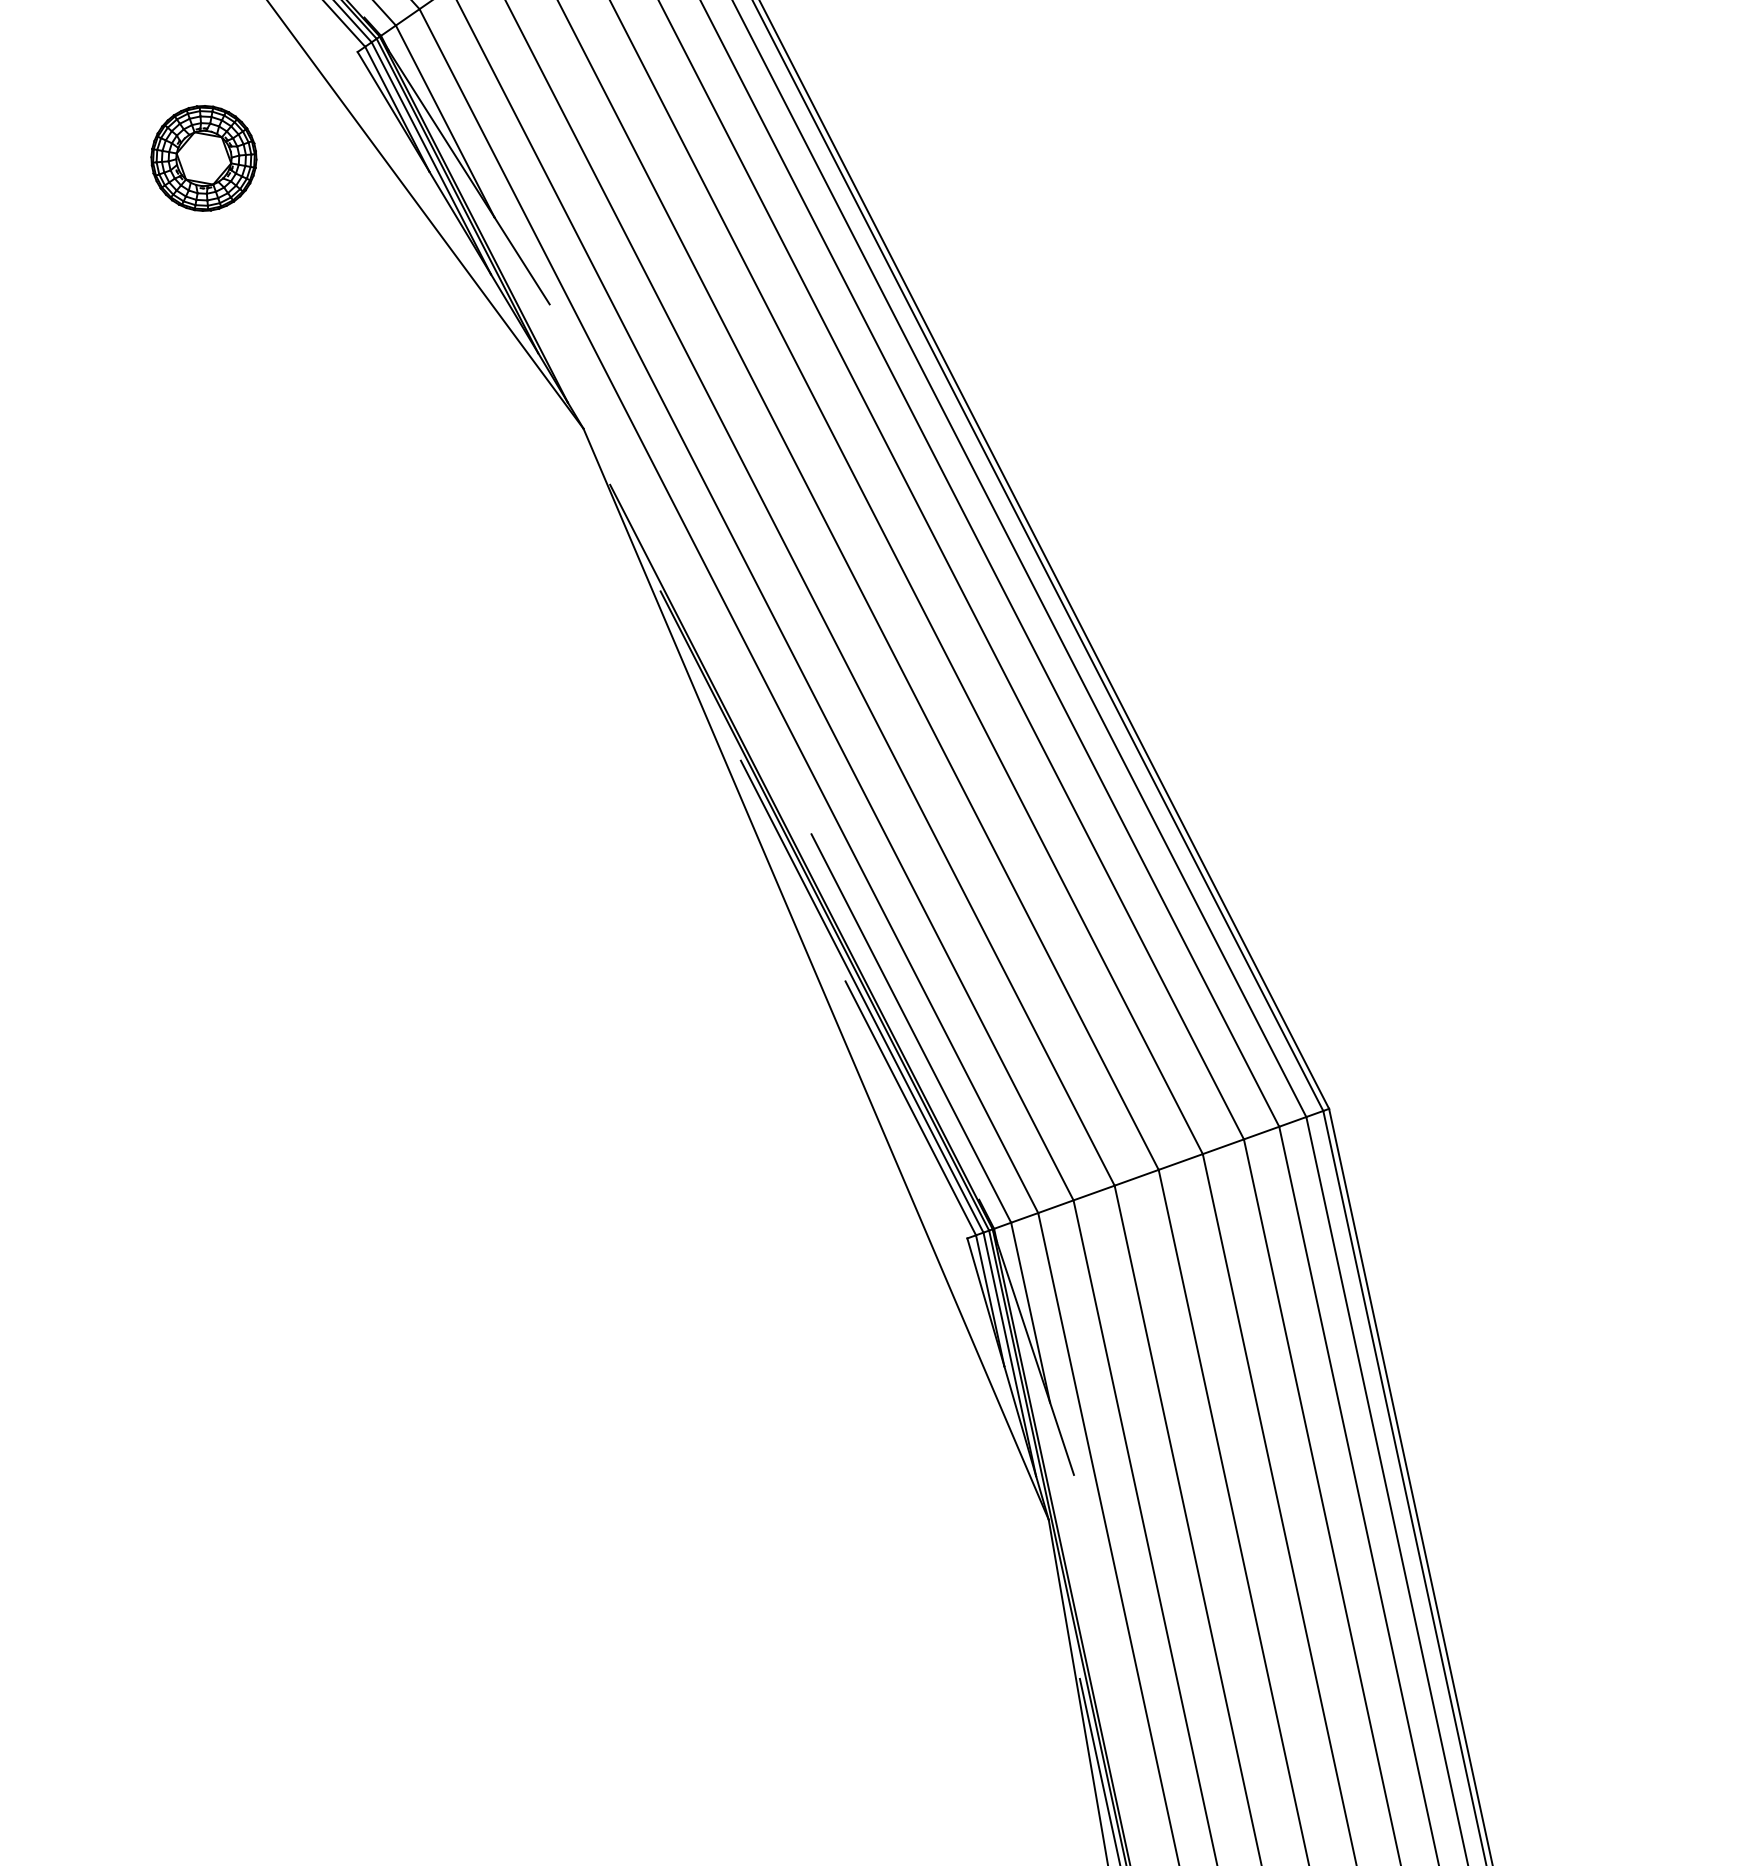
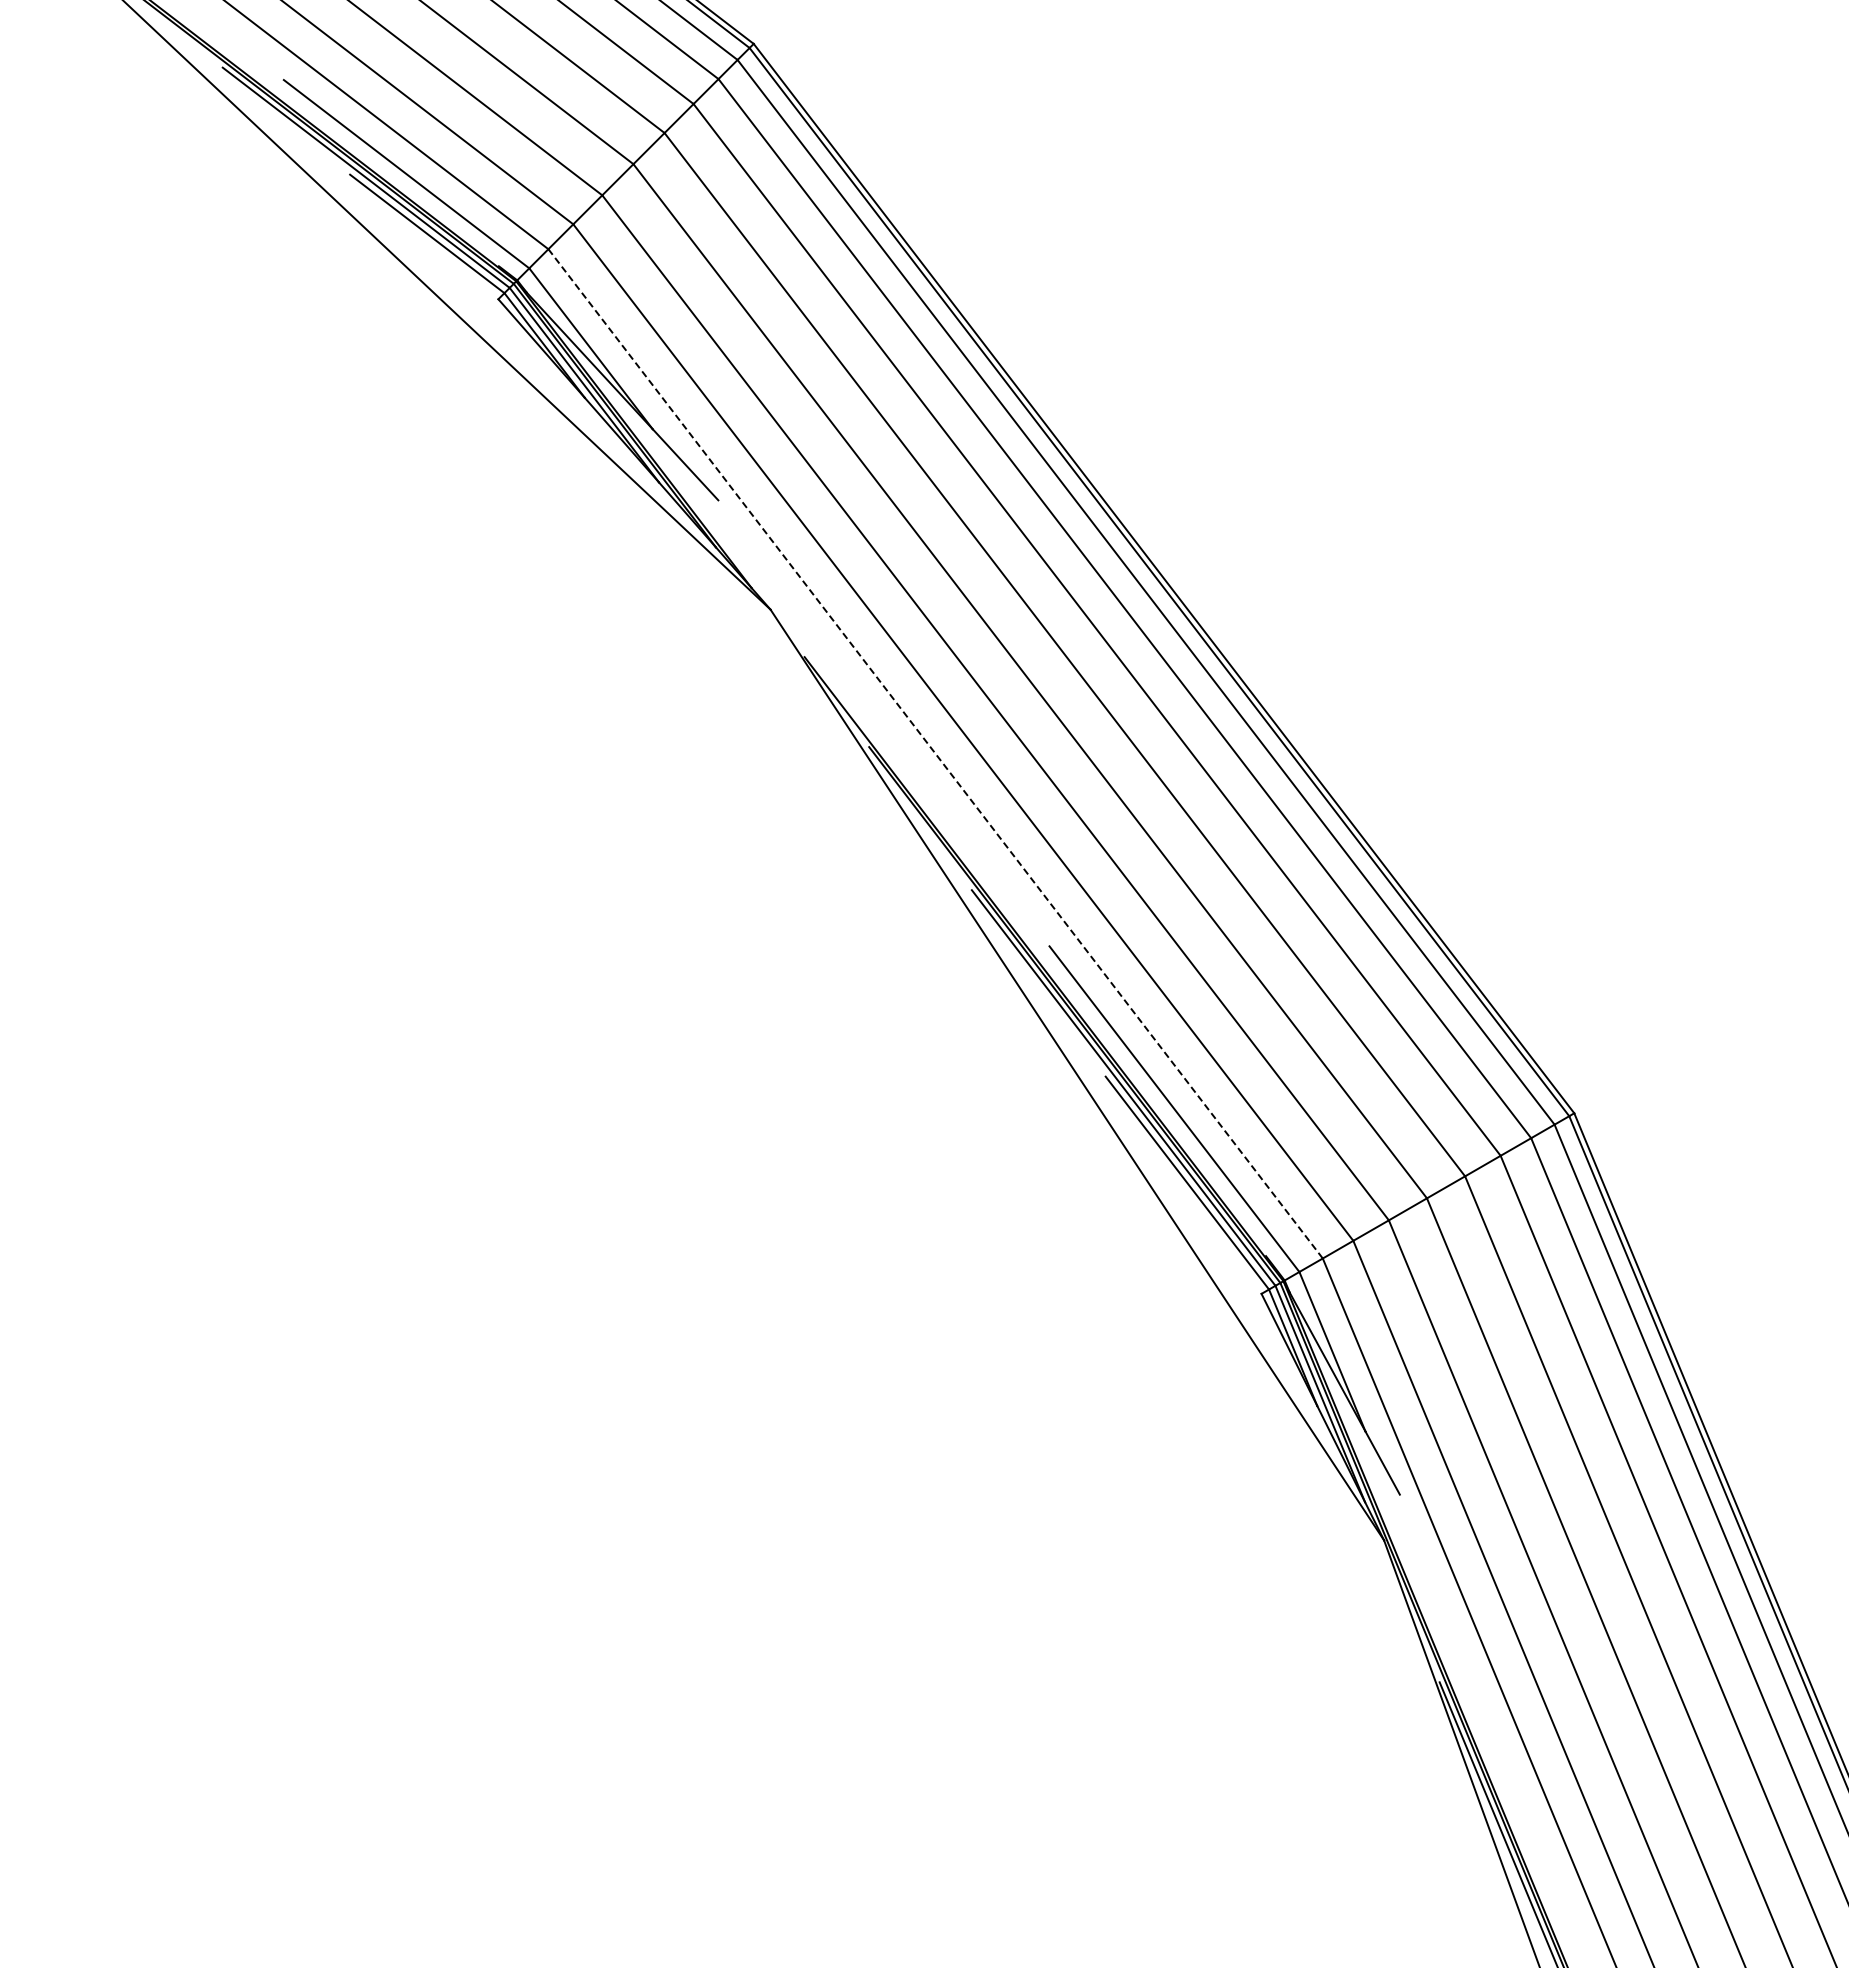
part: (203, 158) -> (373, 423), removed
line: (728, 611) -> (935, 754), solid -> dashed

